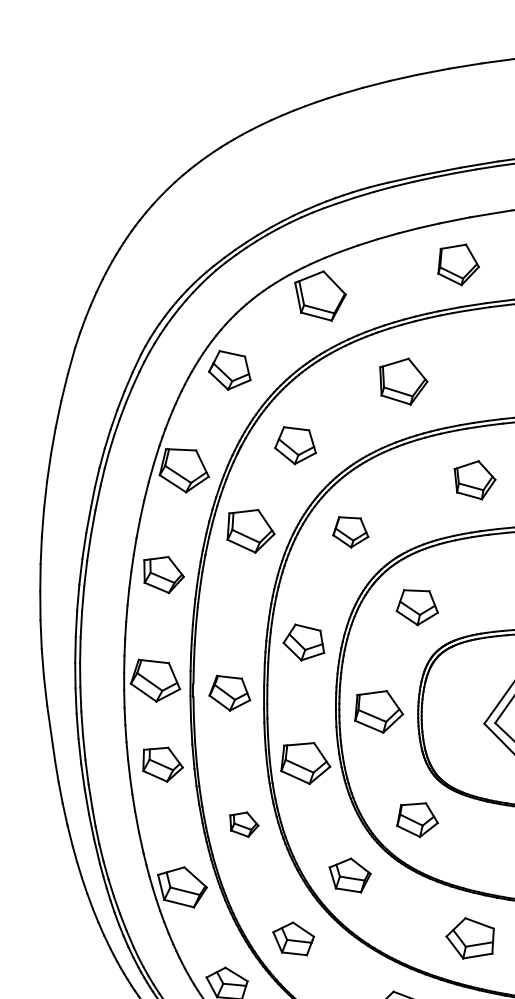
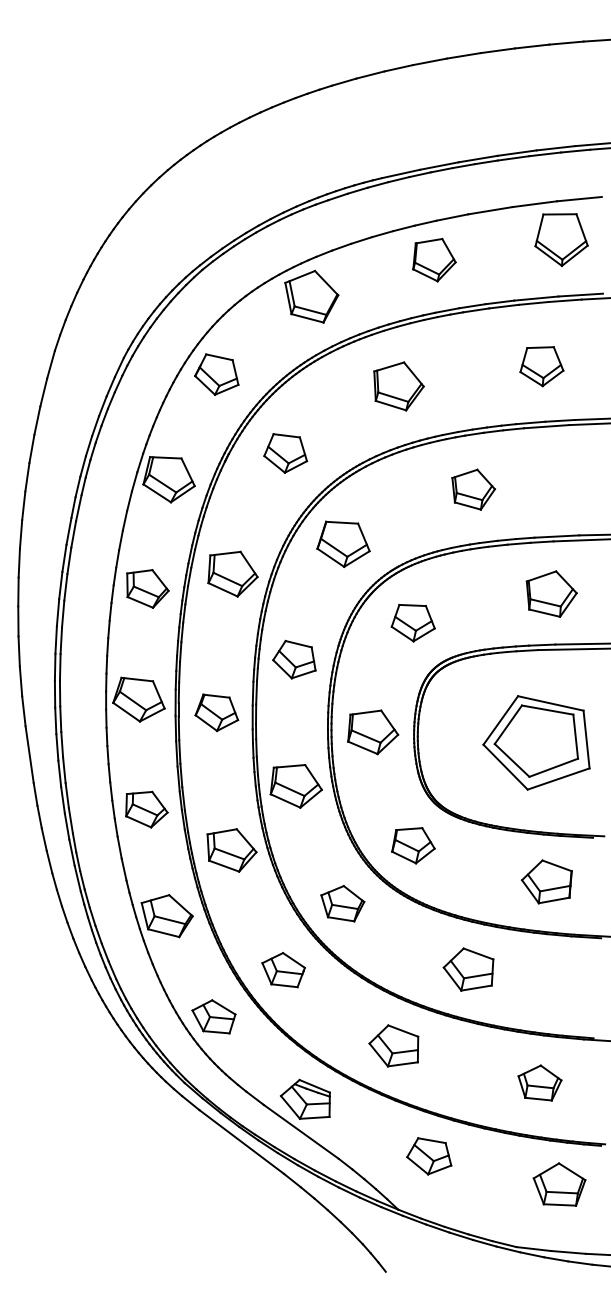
part: (458, 264) -> (434, 259), moved
part: (250, 530) -> (232, 573), moved
part: (350, 531) -> (343, 543), size x1.43
part: (162, 764) -> (146, 809), moved
part: (243, 824) -> (231, 850), size x1.67

